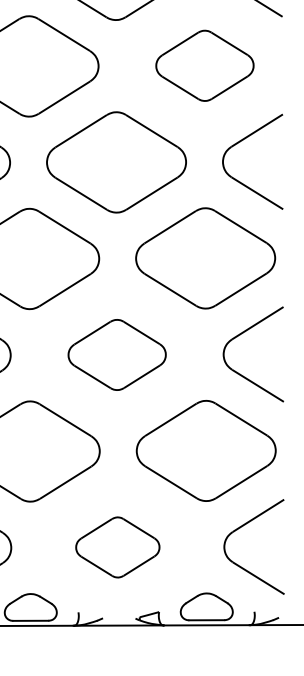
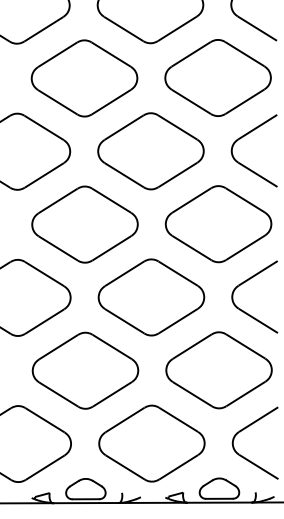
part: (204, 65) -> (217, 77), size x1.43
part: (117, 355) -> (151, 297), size x1.43
part: (117, 547) -> (151, 443), size x1.67

